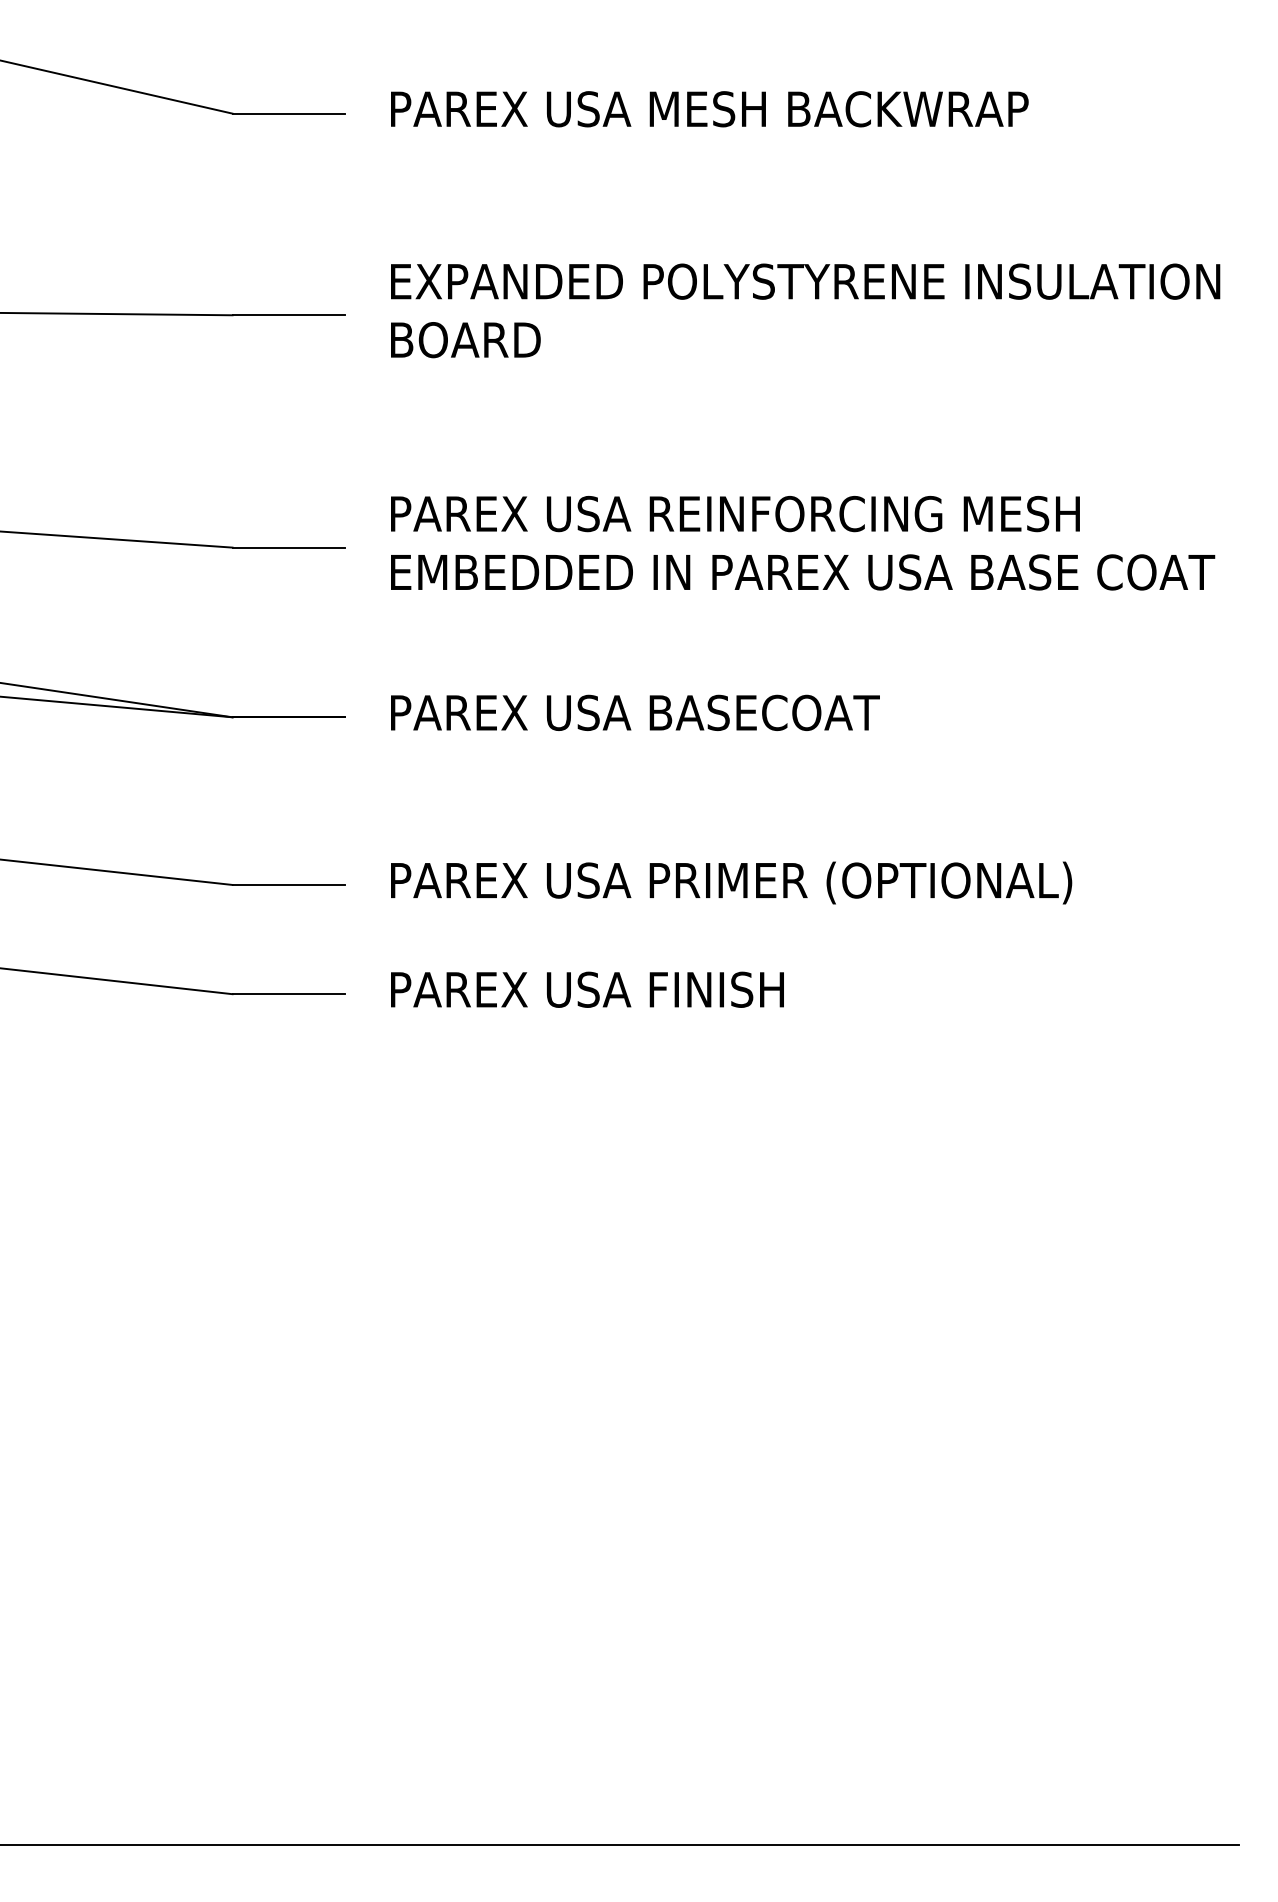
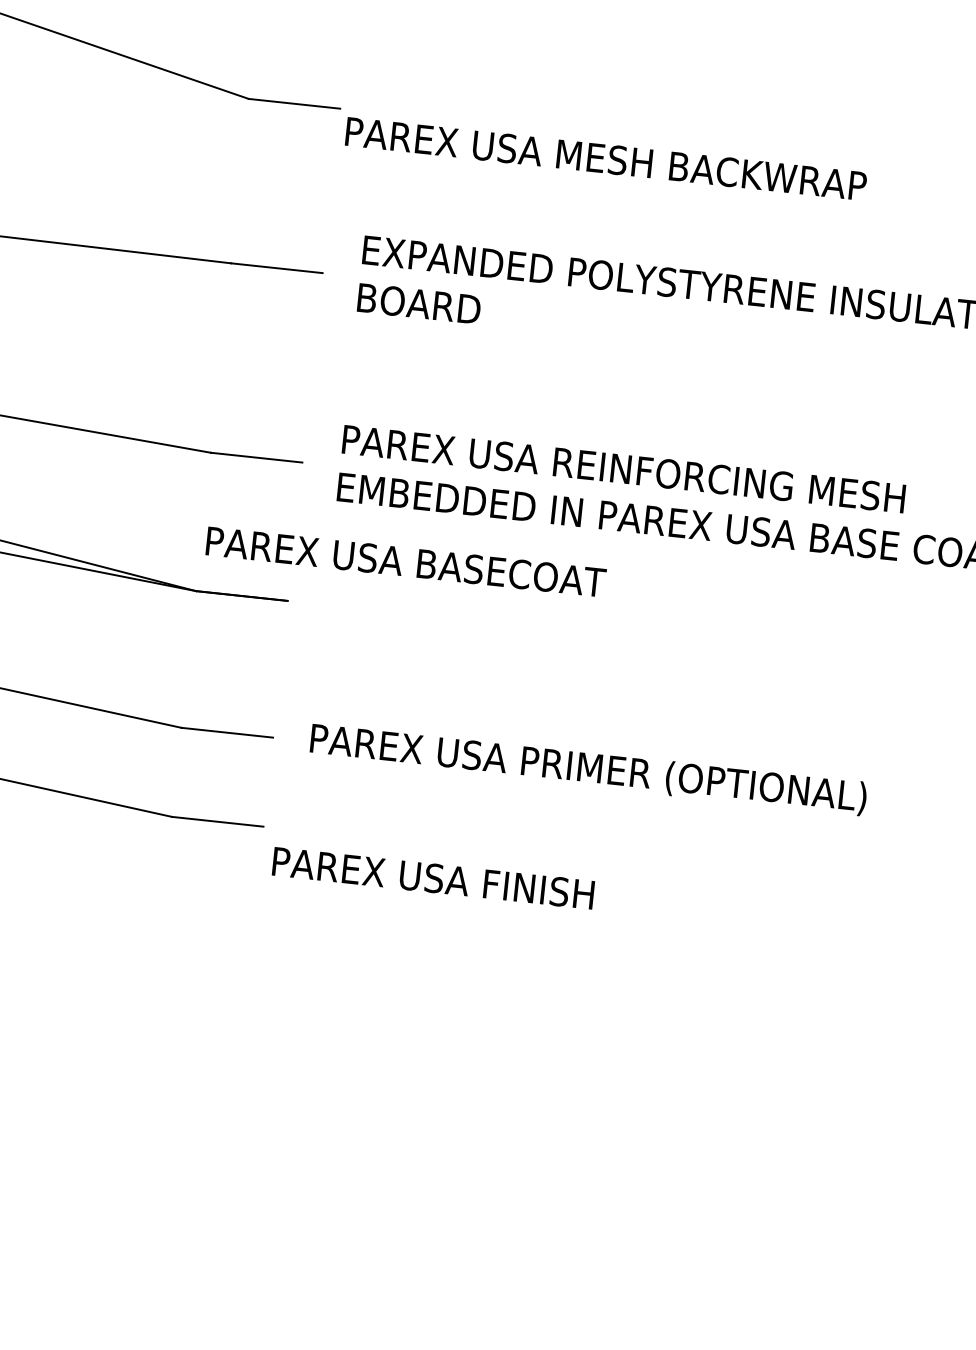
text: (709, 109) -> (605, 159), moved
text: (635, 712) -> (406, 561), moved
text: (587, 989) -> (433, 878), moved

